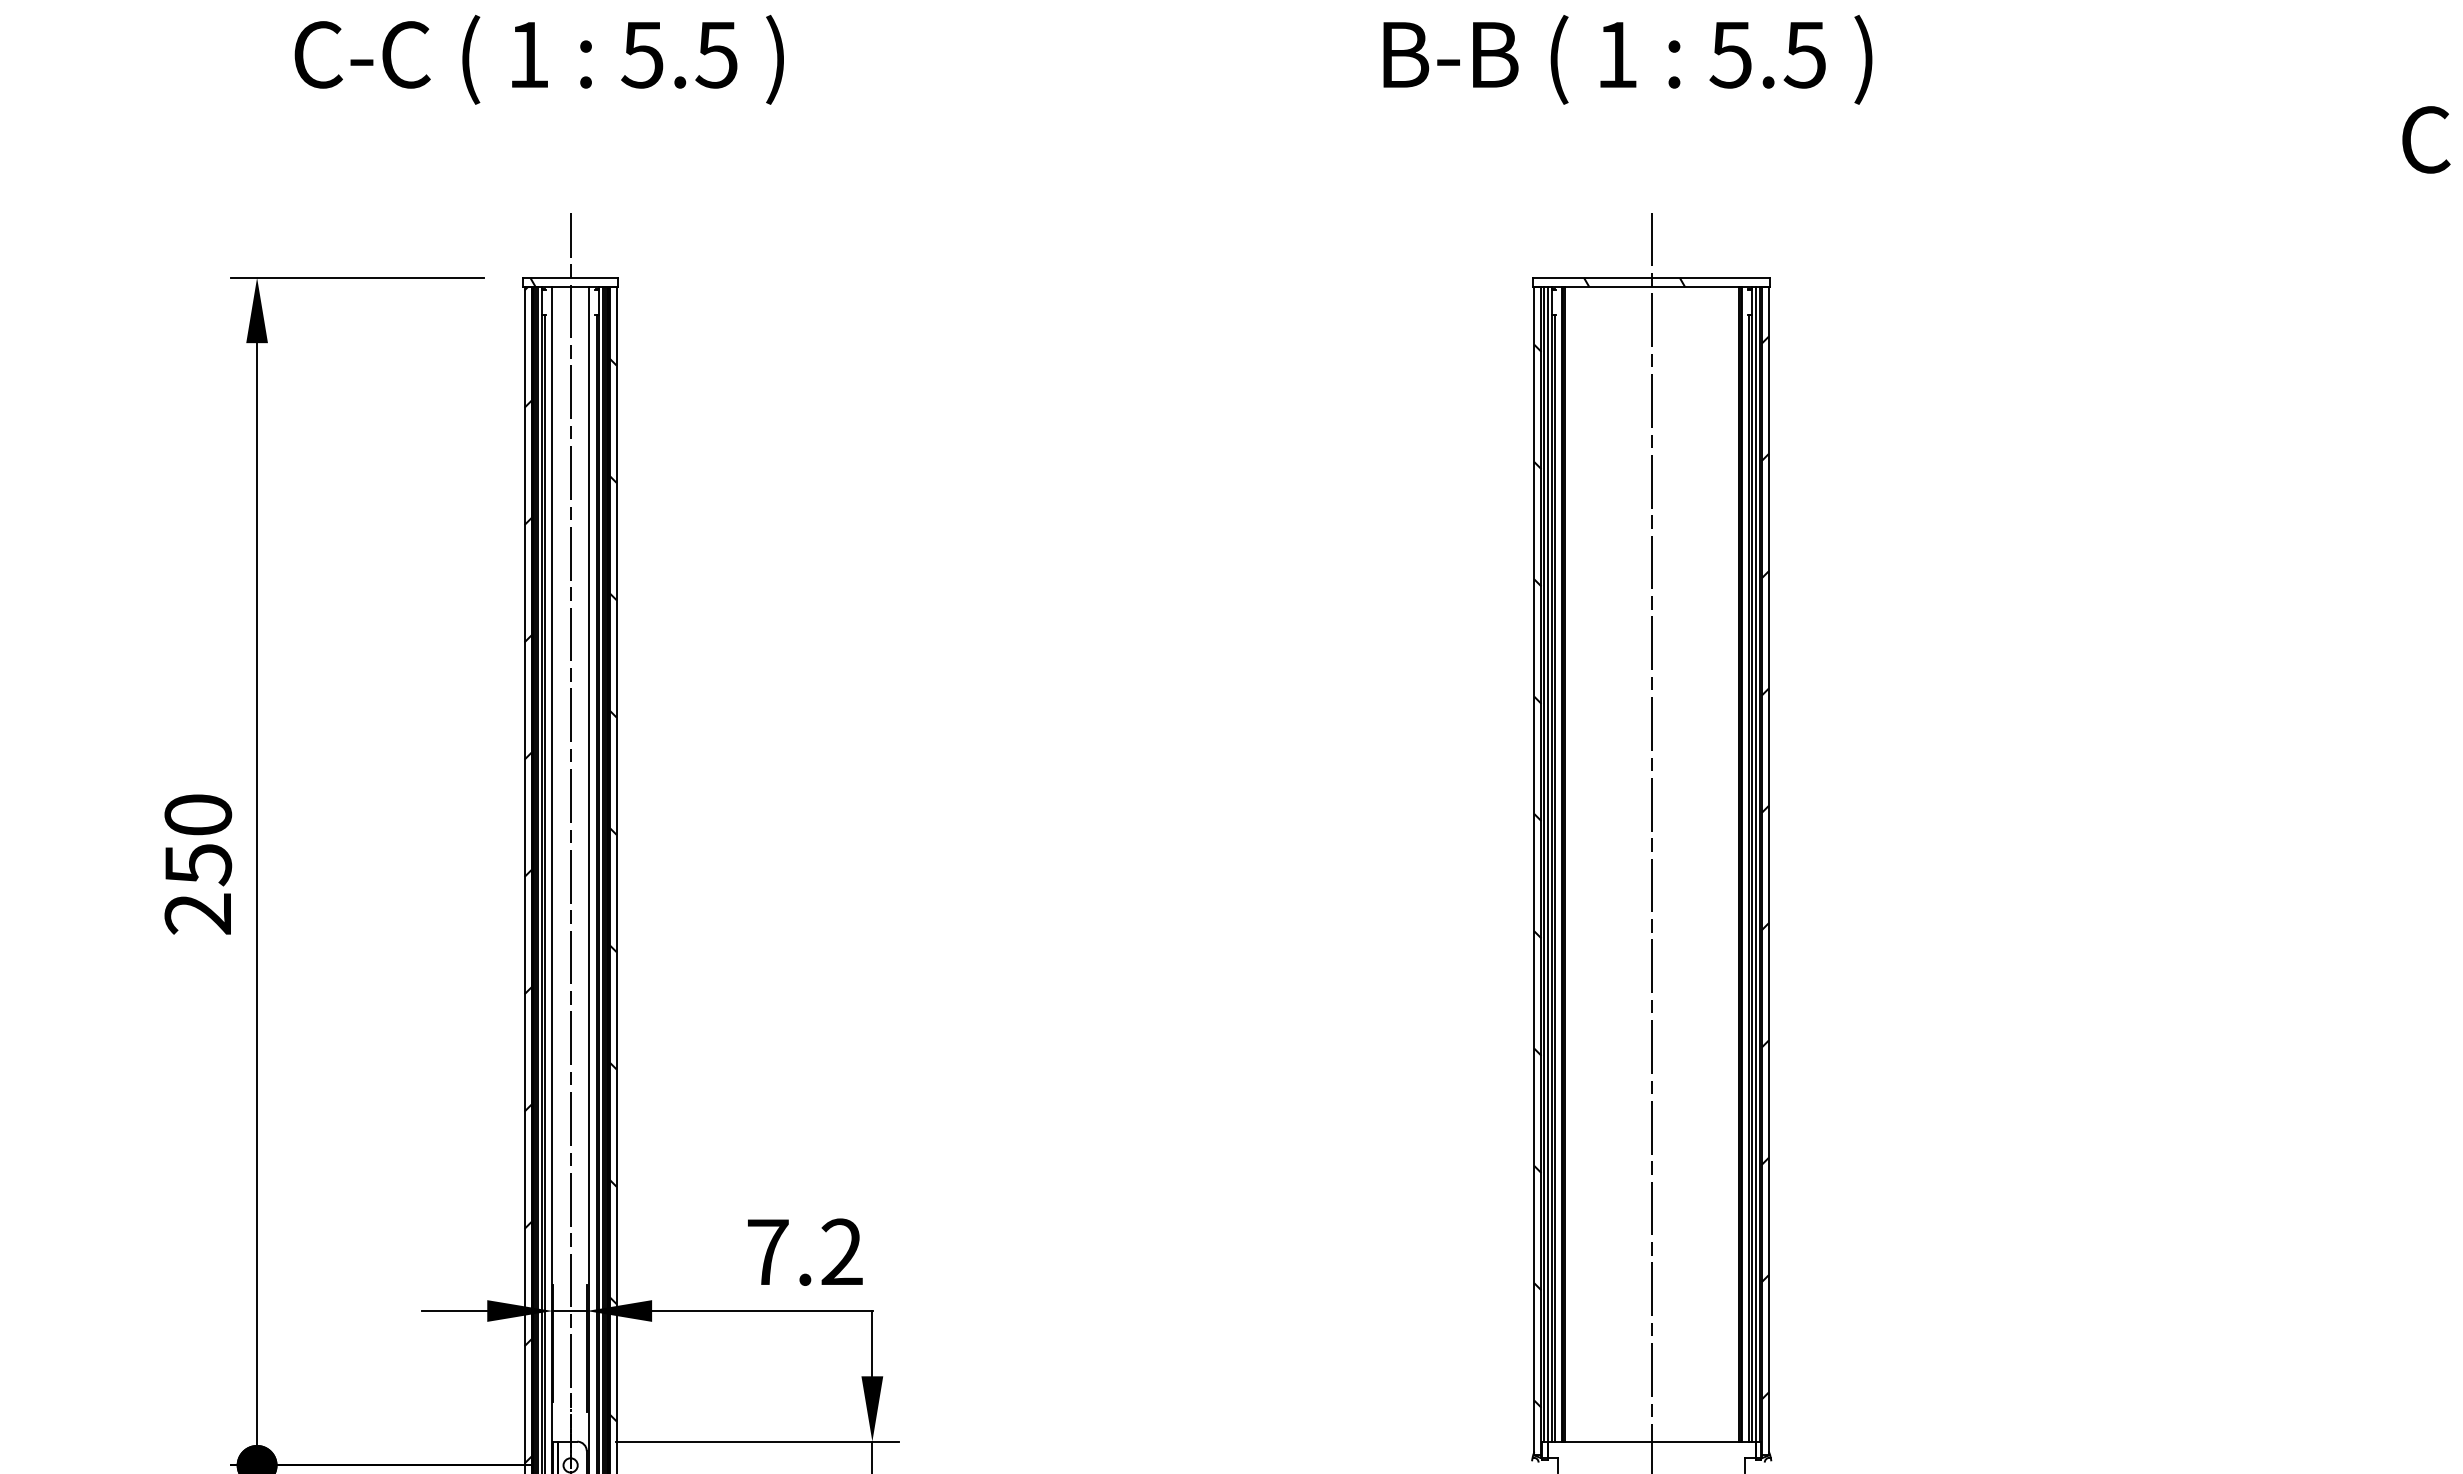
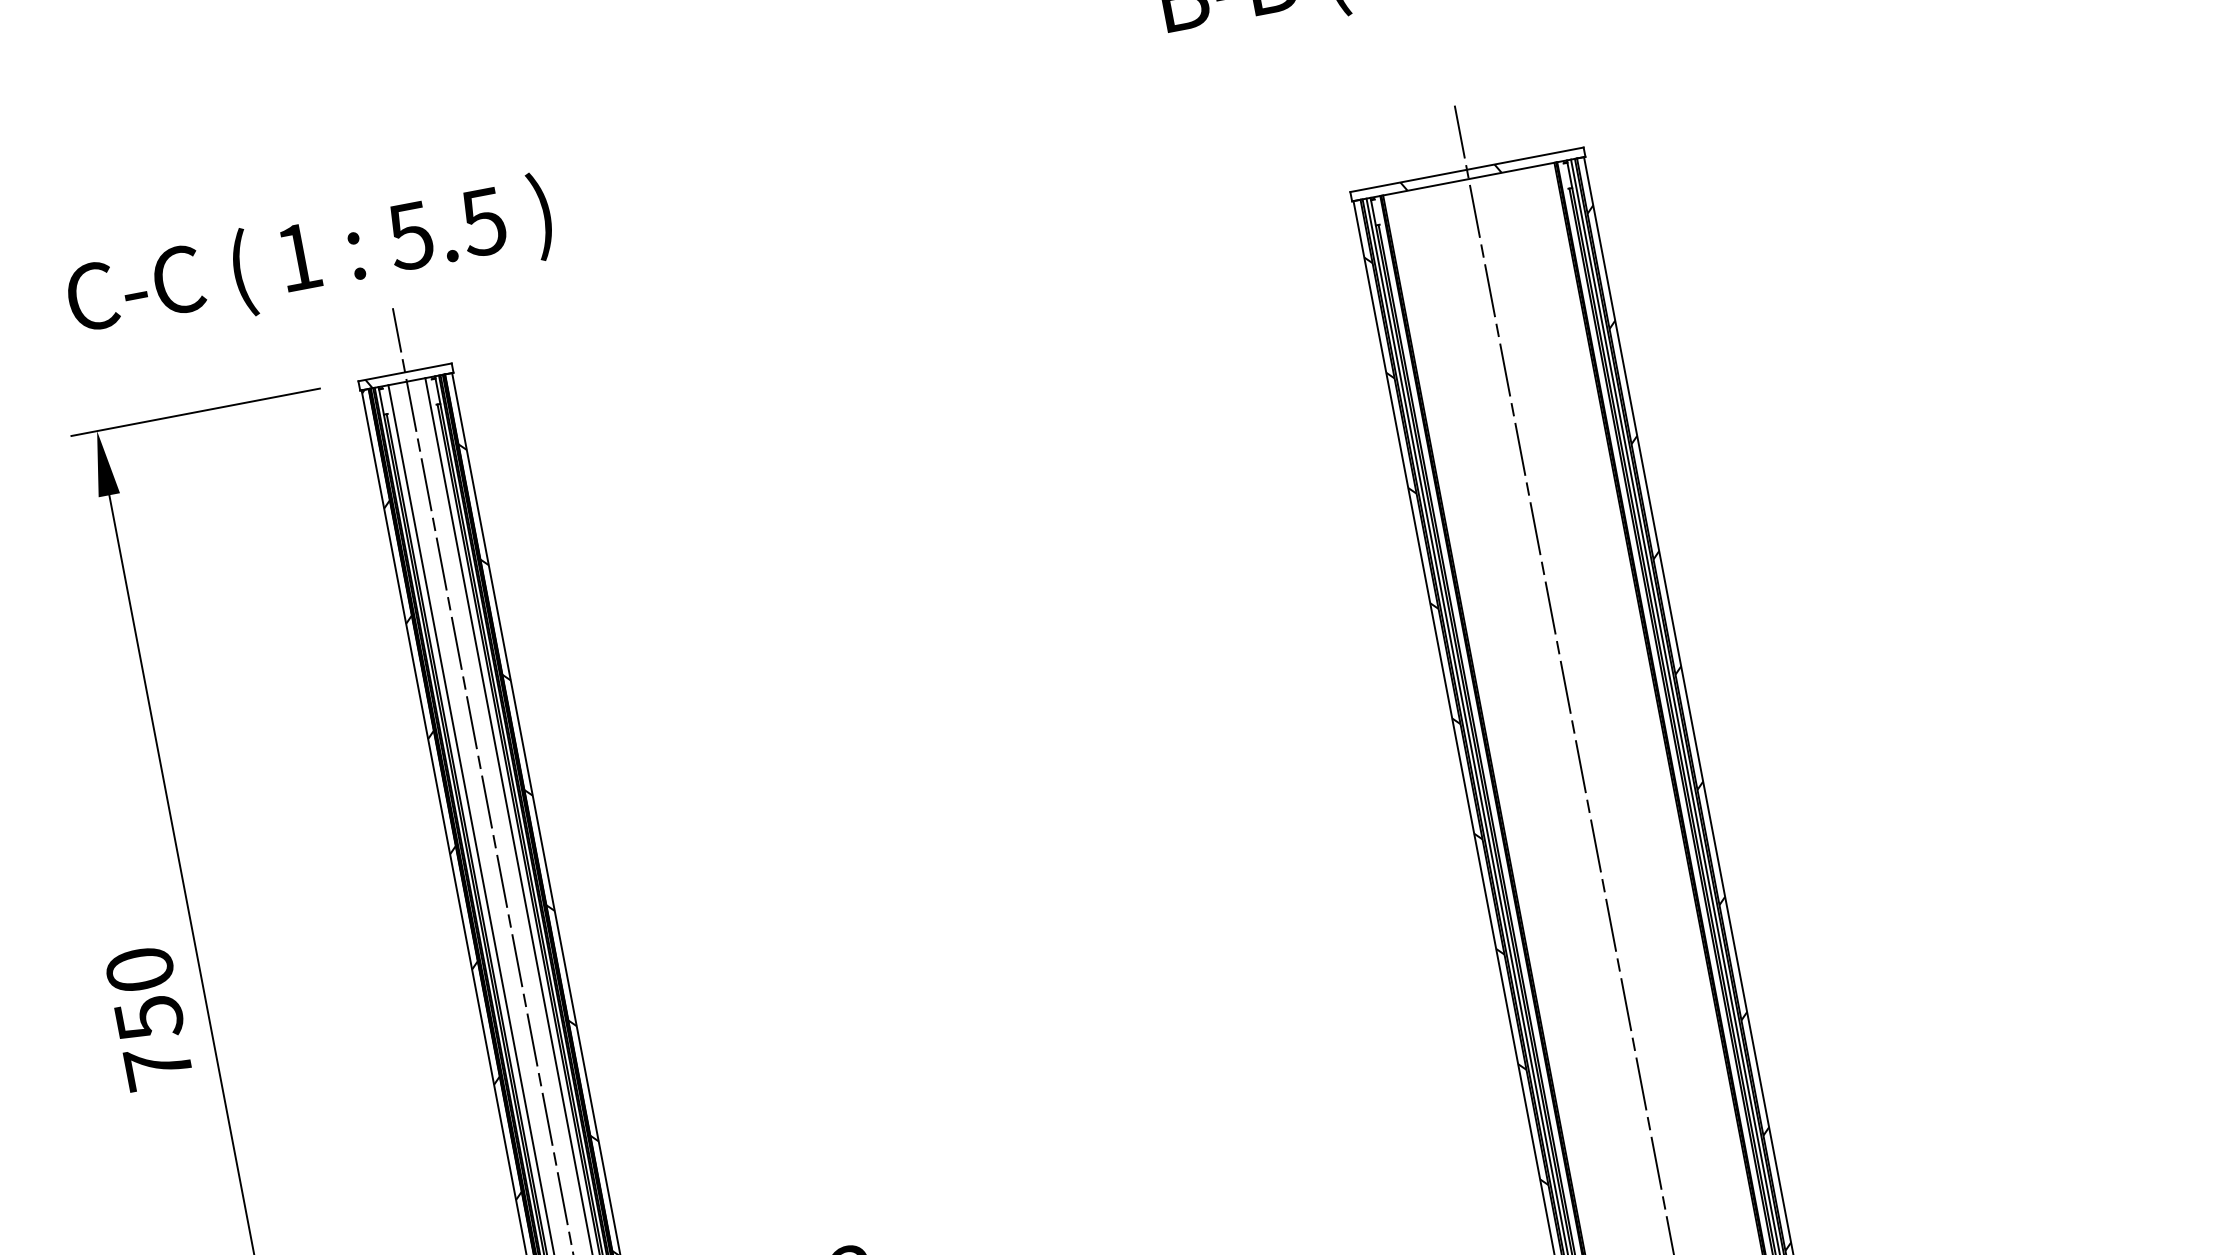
text: (538, 59) -> (309, 260), moved
text: (197, 913) -> (157, 1066), 250 -> 750

